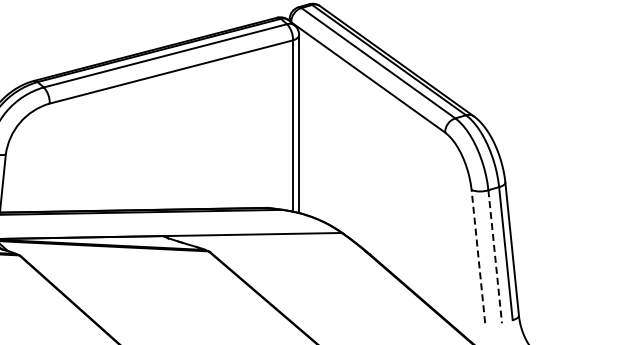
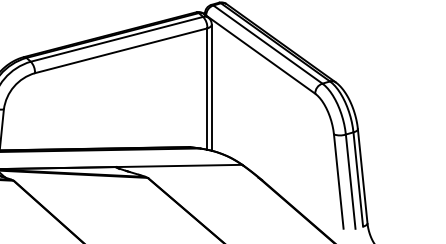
line: (478, 256) -> (338, 181), dashed -> solid
line: (495, 256) -> (350, 181), dashed -> solid

